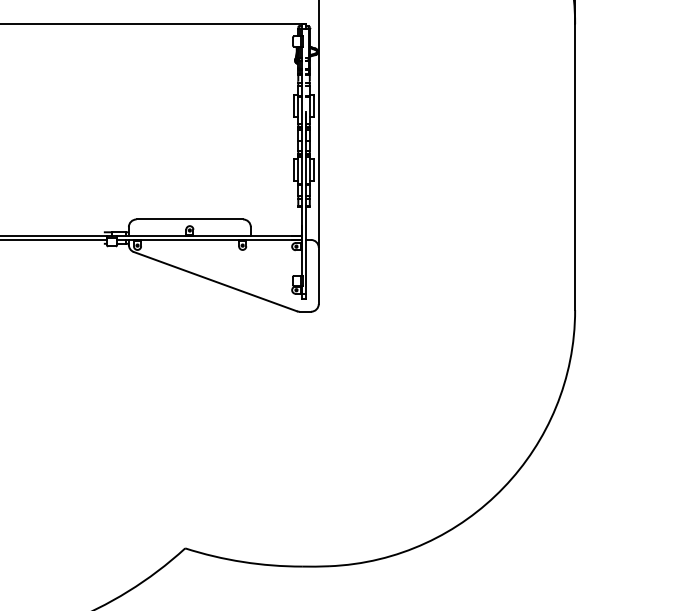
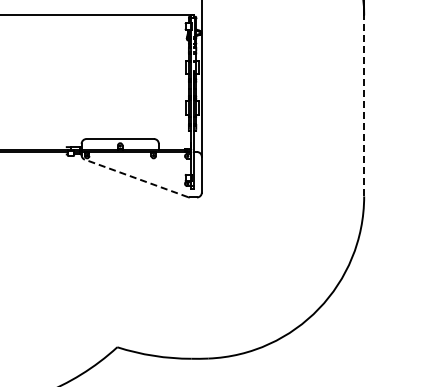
line: (575, 166) -> (364, 105), solid -> dashed
line: (215, 281) -> (136, 178), solid -> dashed

